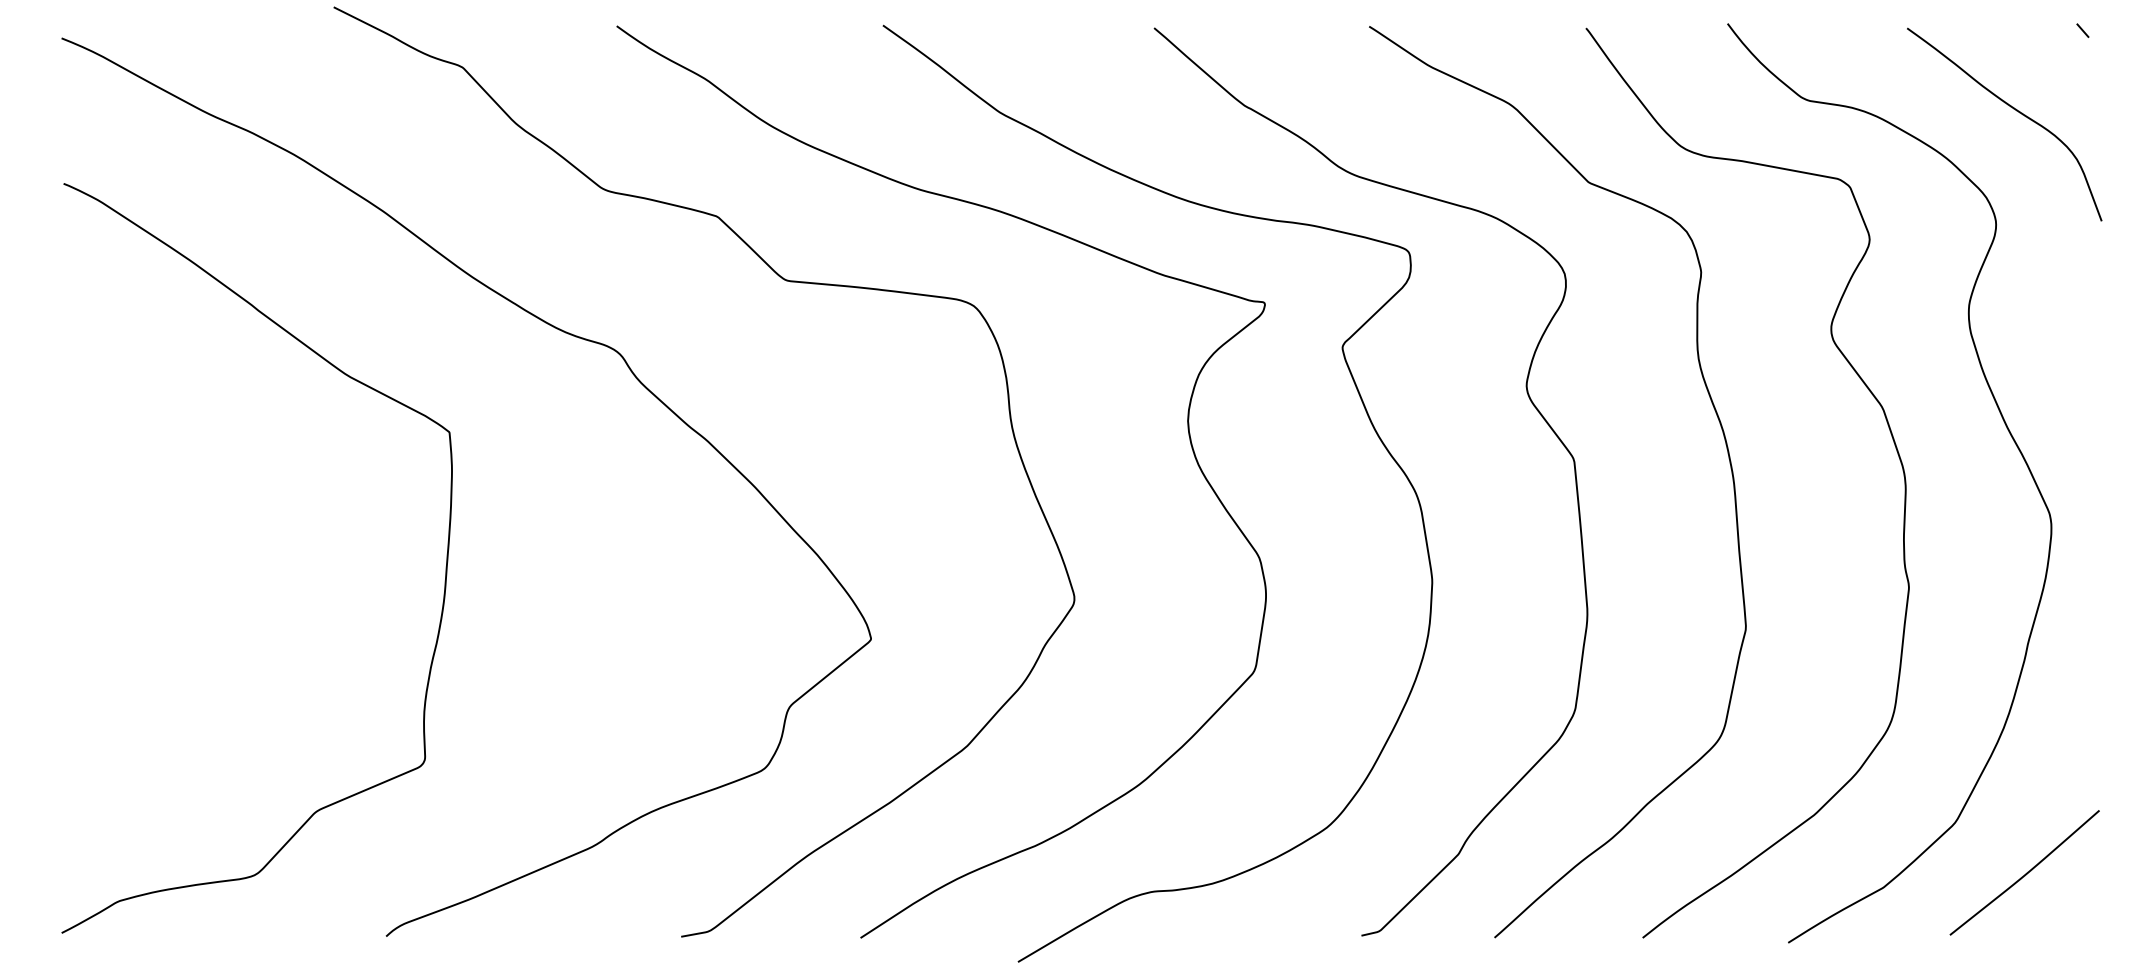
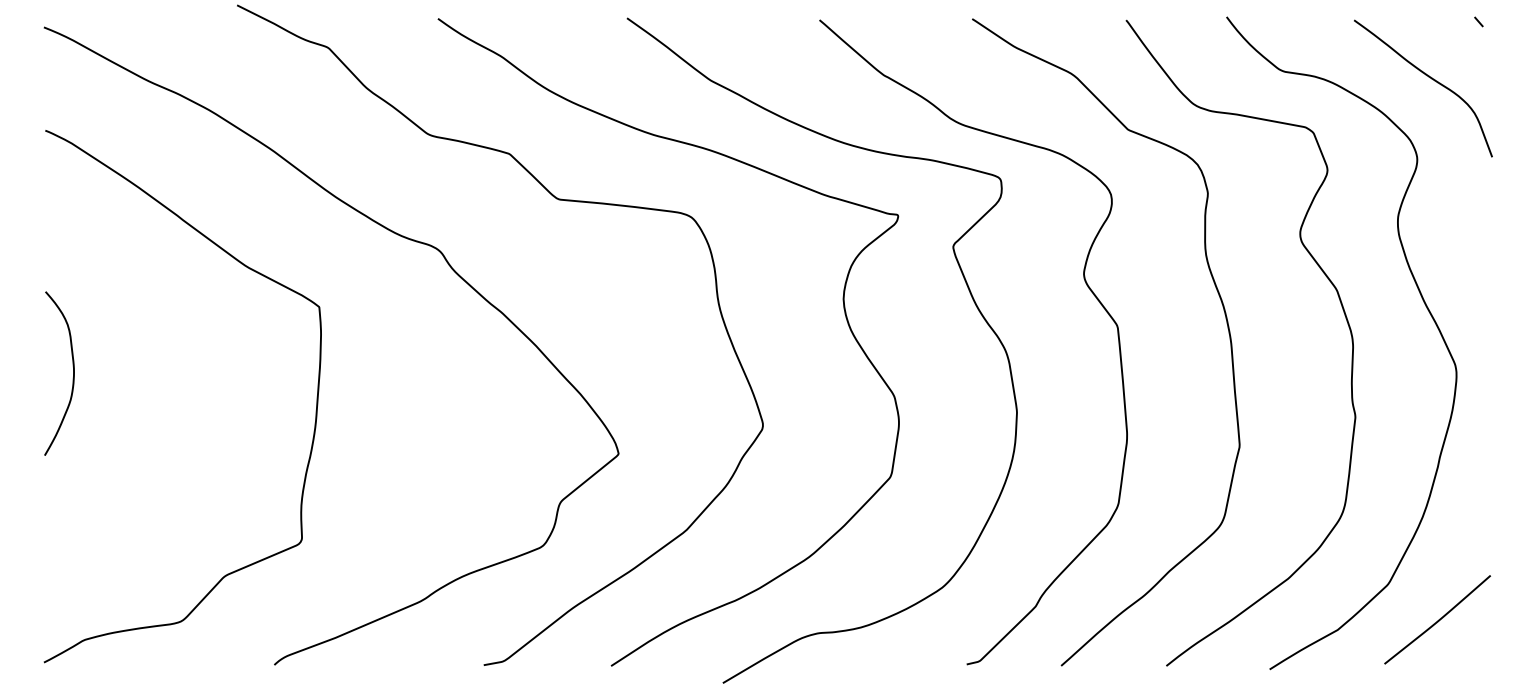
curve: (101, 532) -> (72, 378), added

